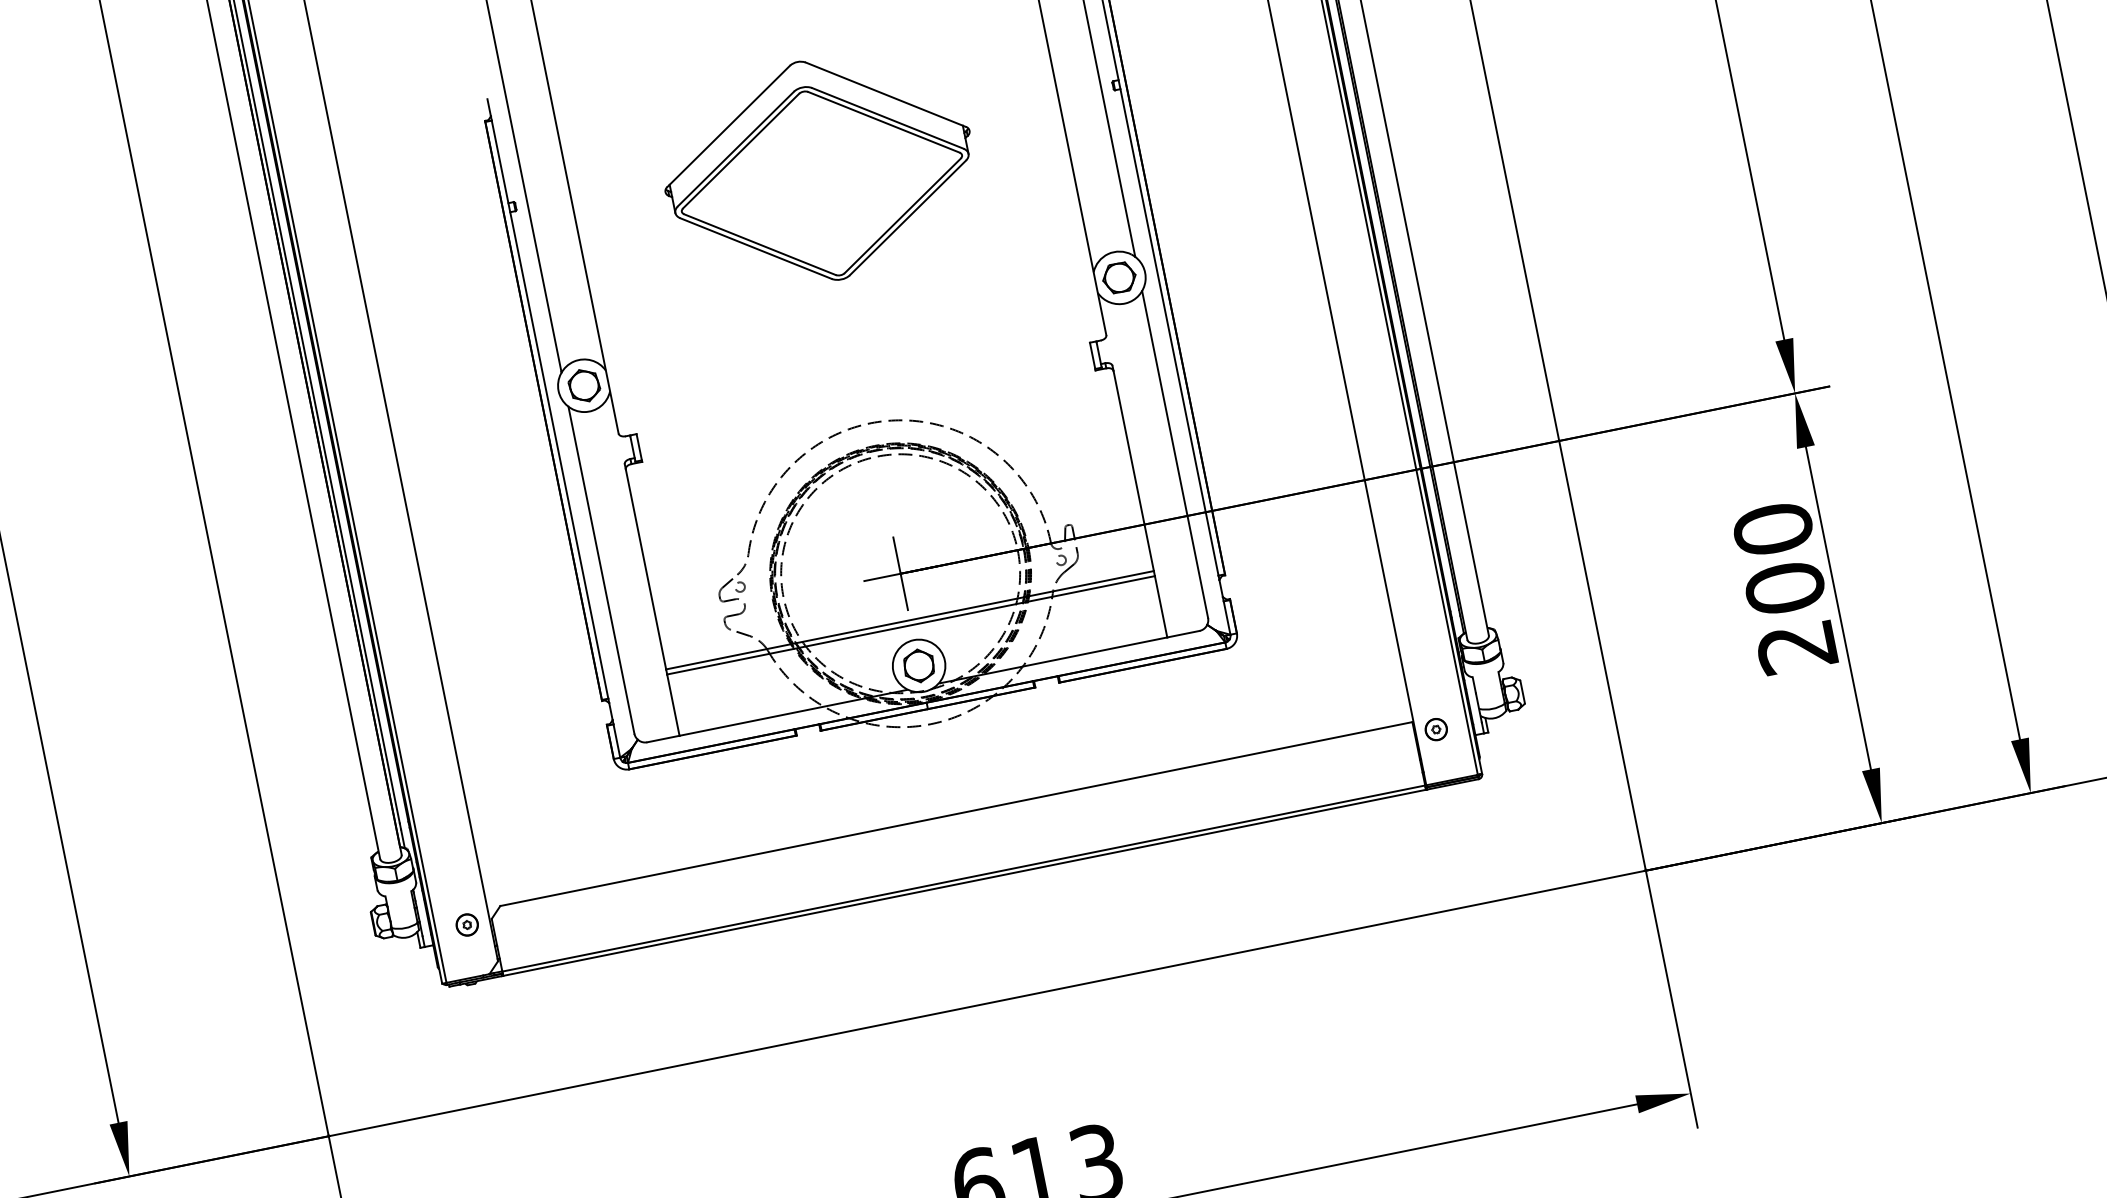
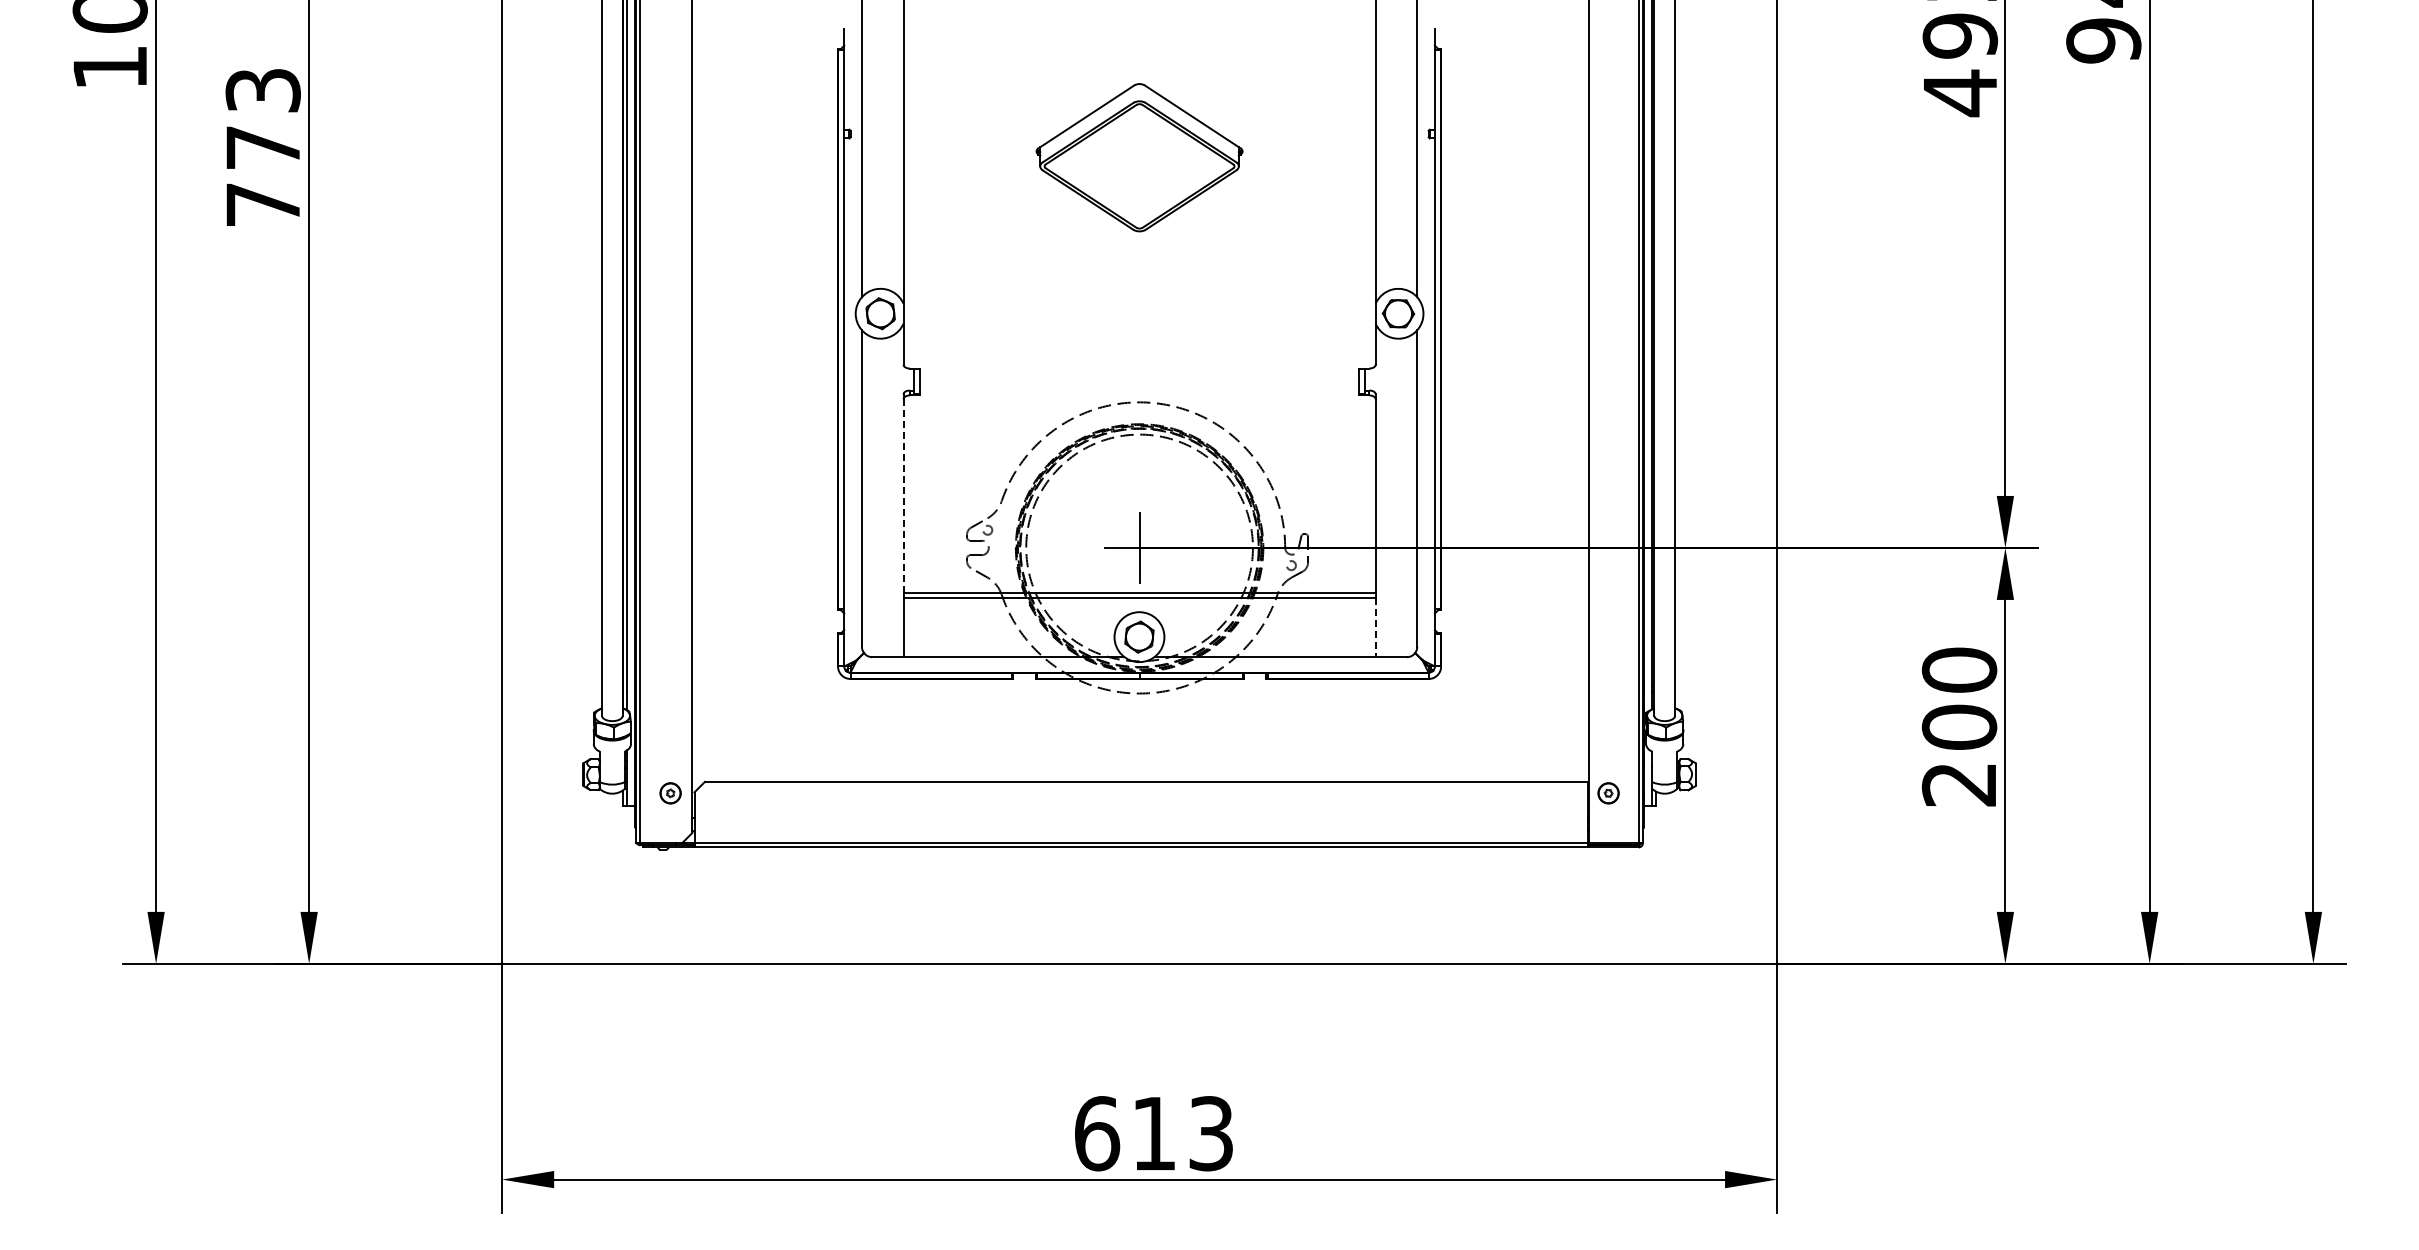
part: (819, 170) -> (1139, 157), size x0.7
line: (646, 569) -> (903, 496), solid -> dashed
line: (1160, 606) -> (1375, 627), solid -> dashed

